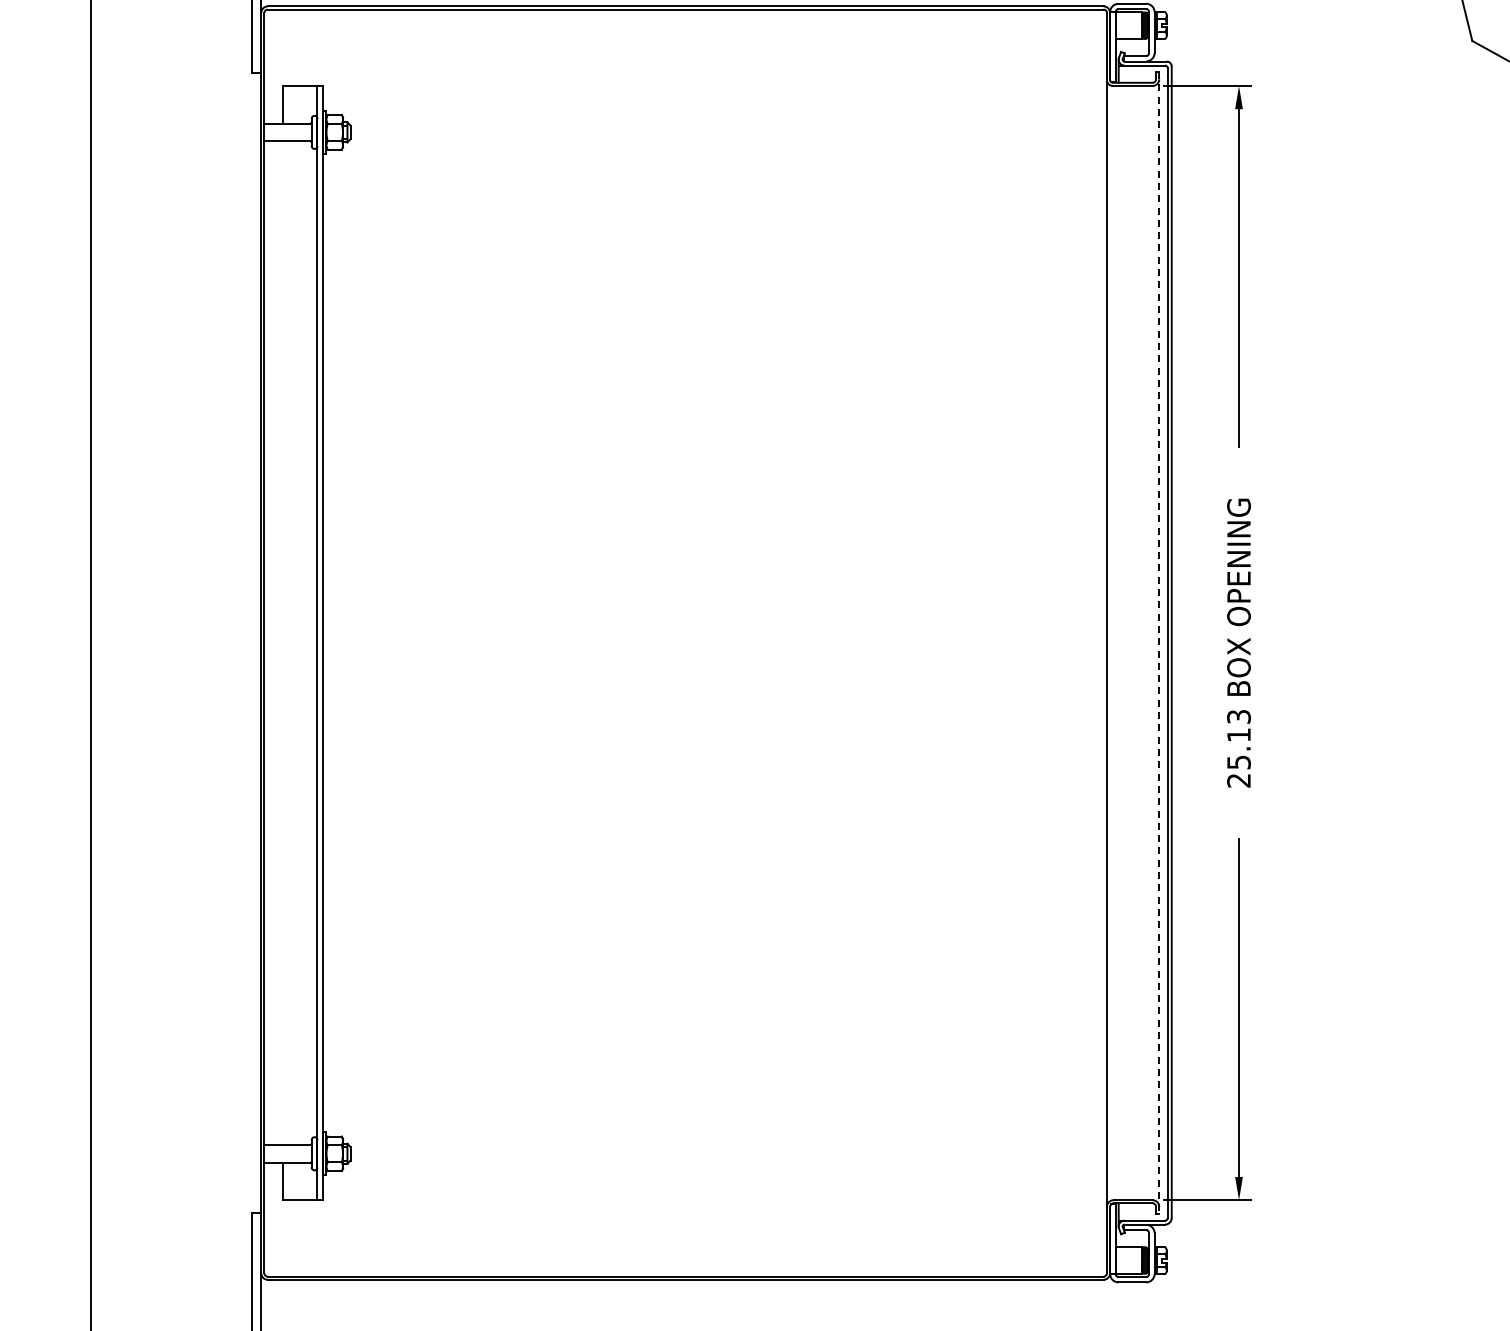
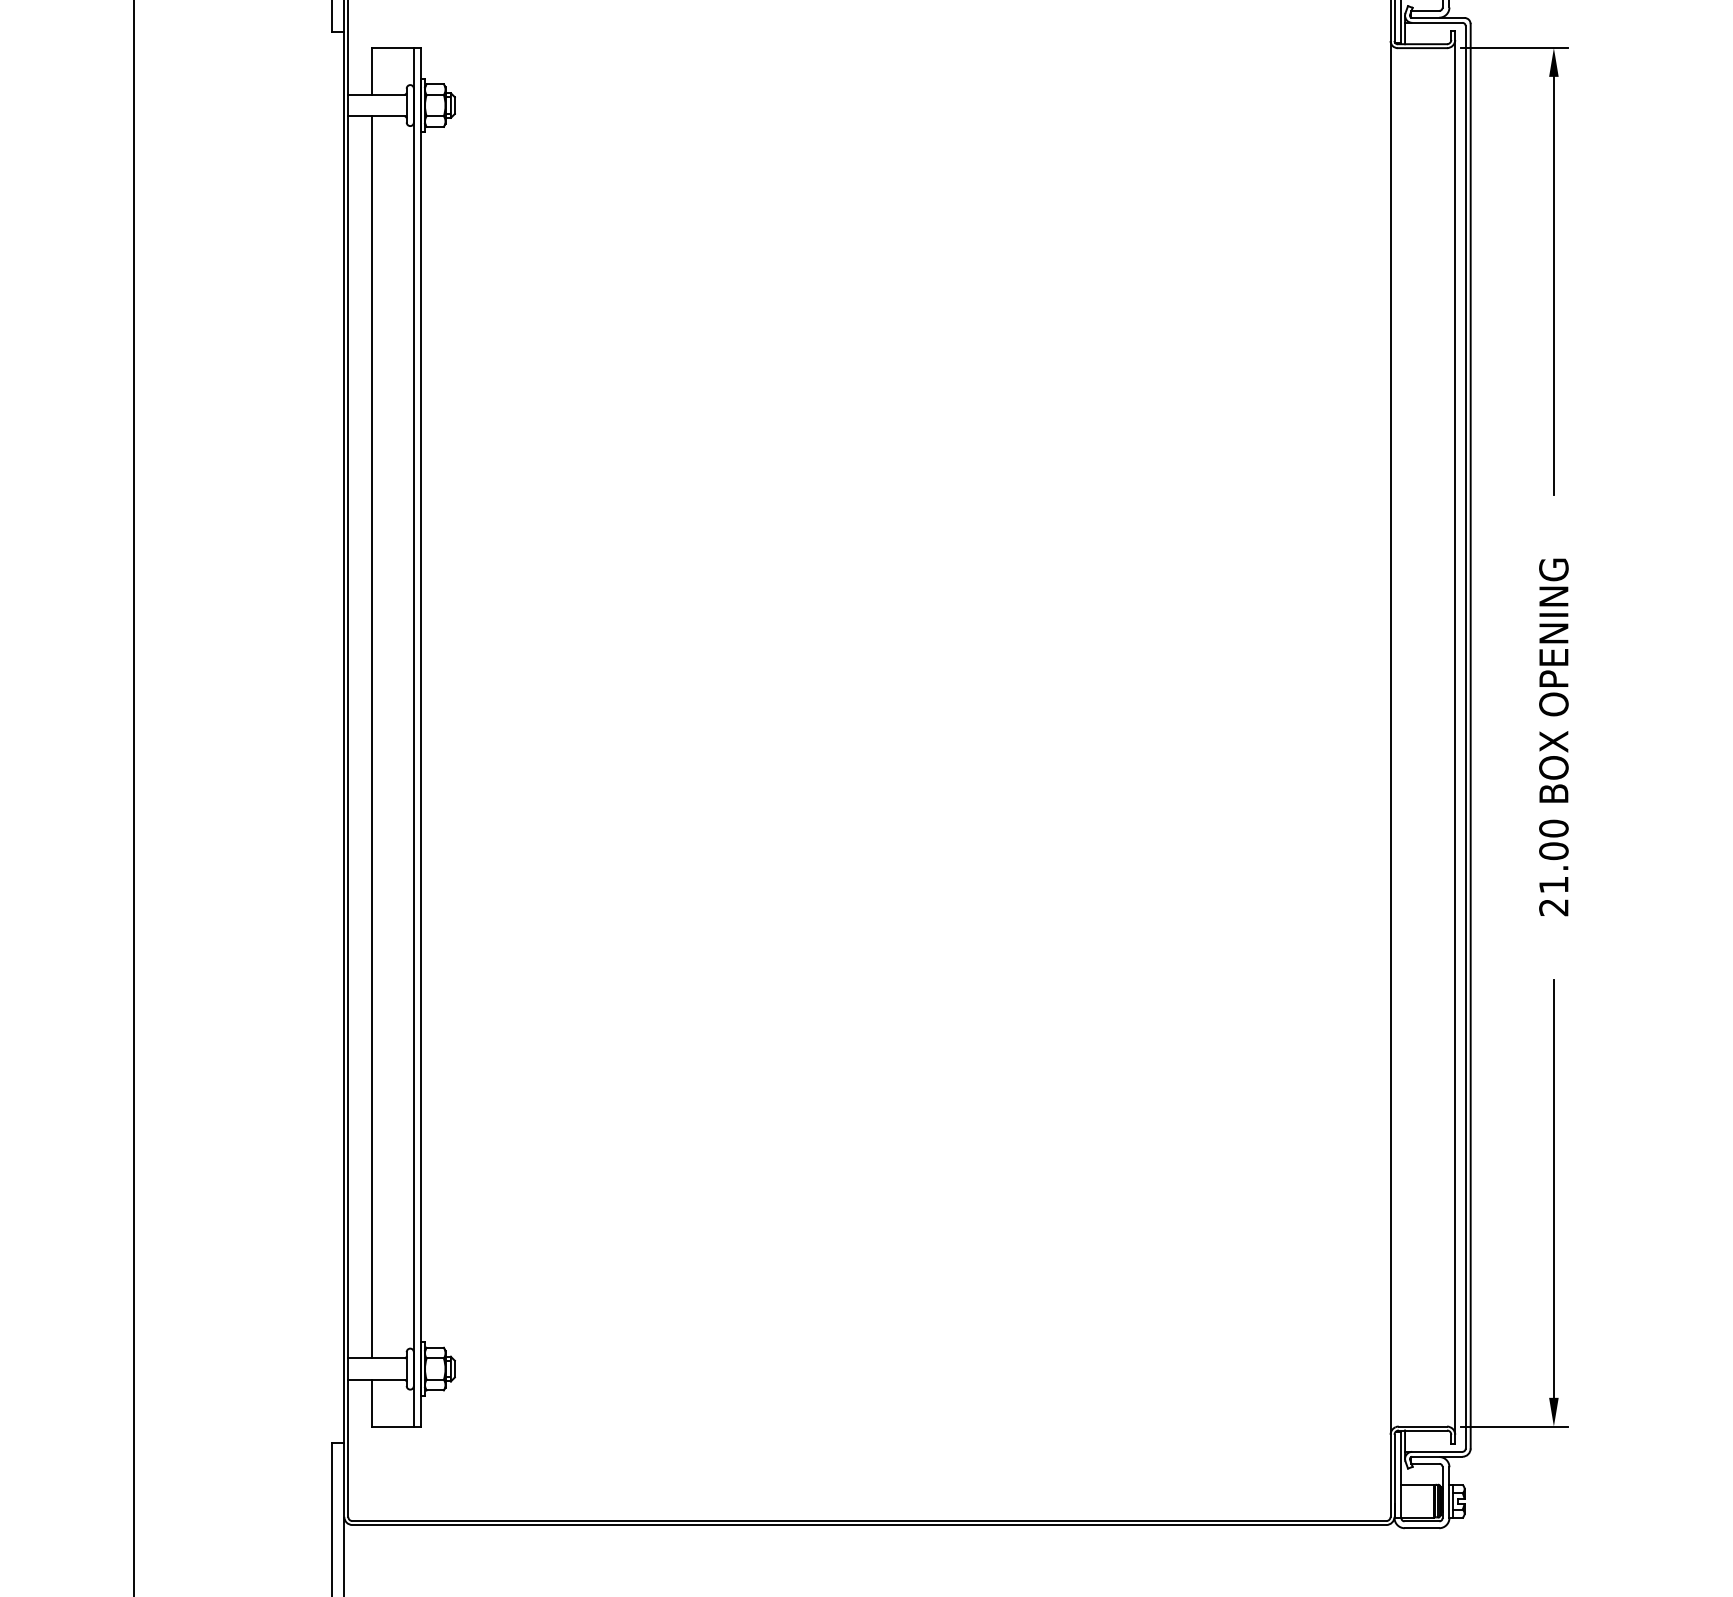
line: (283, 643) -> (371, 737), added
line: (1159, 643) -> (1455, 737), dashed -> solid
text: (1238, 739) -> (1553, 856), 25.13 -> 21.00

